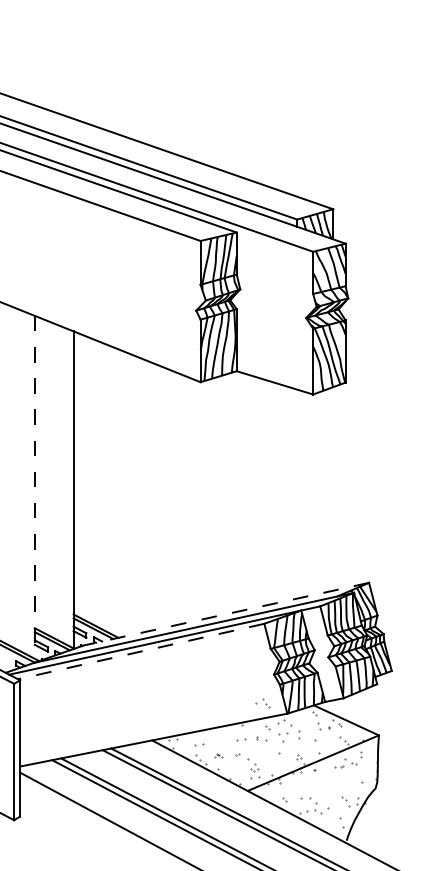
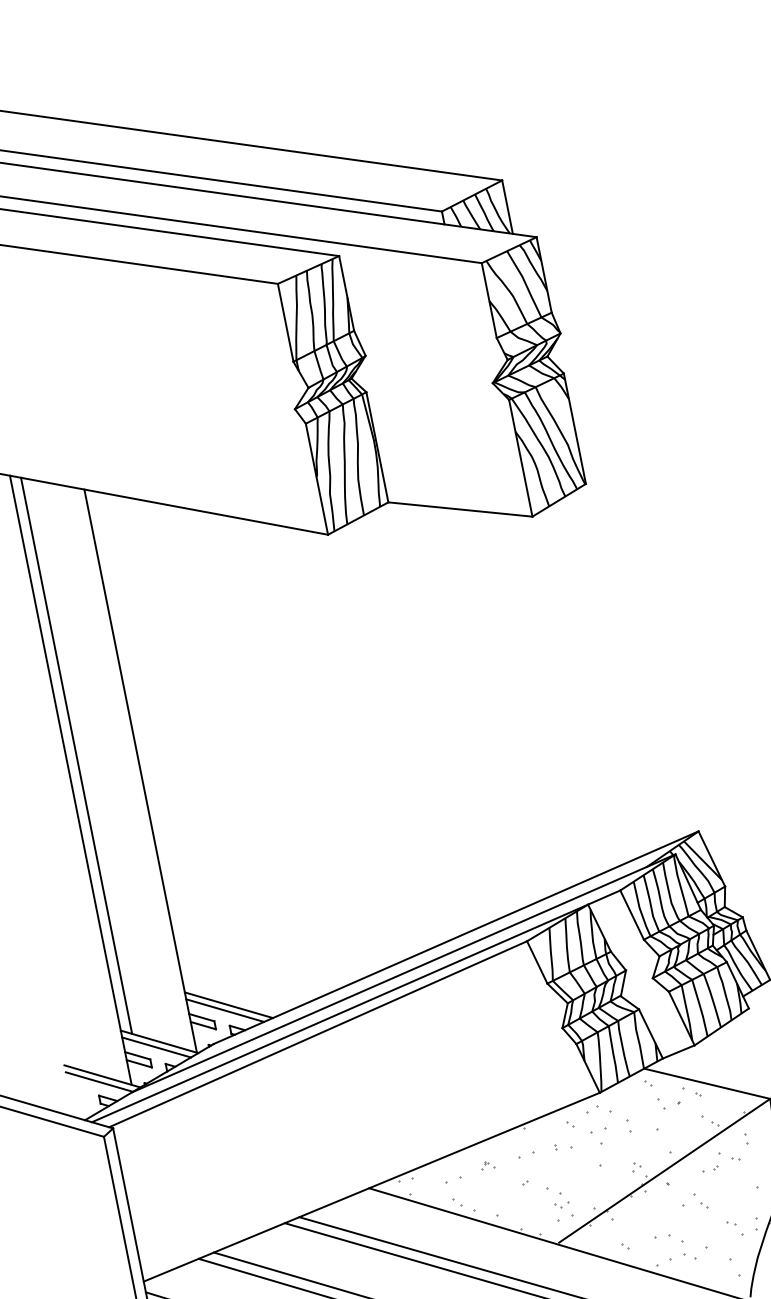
line: (40, 474) -> (76, 755), added
line: (34, 487) -> (70, 780), dashed -> solid
line: (225, 614) -> (454, 938), dashed -> solid
line: (140, 651) -> (316, 1034), dashed -> solid
part: (262, 703) -> (694, 1202), moved
part: (218, 755) -> (487, 1164), moved

